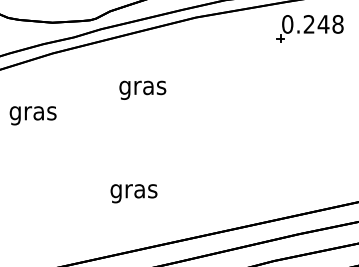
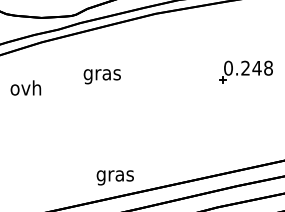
part: (309, 28) -> (245, 71), moved
text: (141, 90) -> (101, 76), moved
text: (32, 112) -> (25, 89), gras -> ovh
text: (132, 193) -> (114, 177), moved

